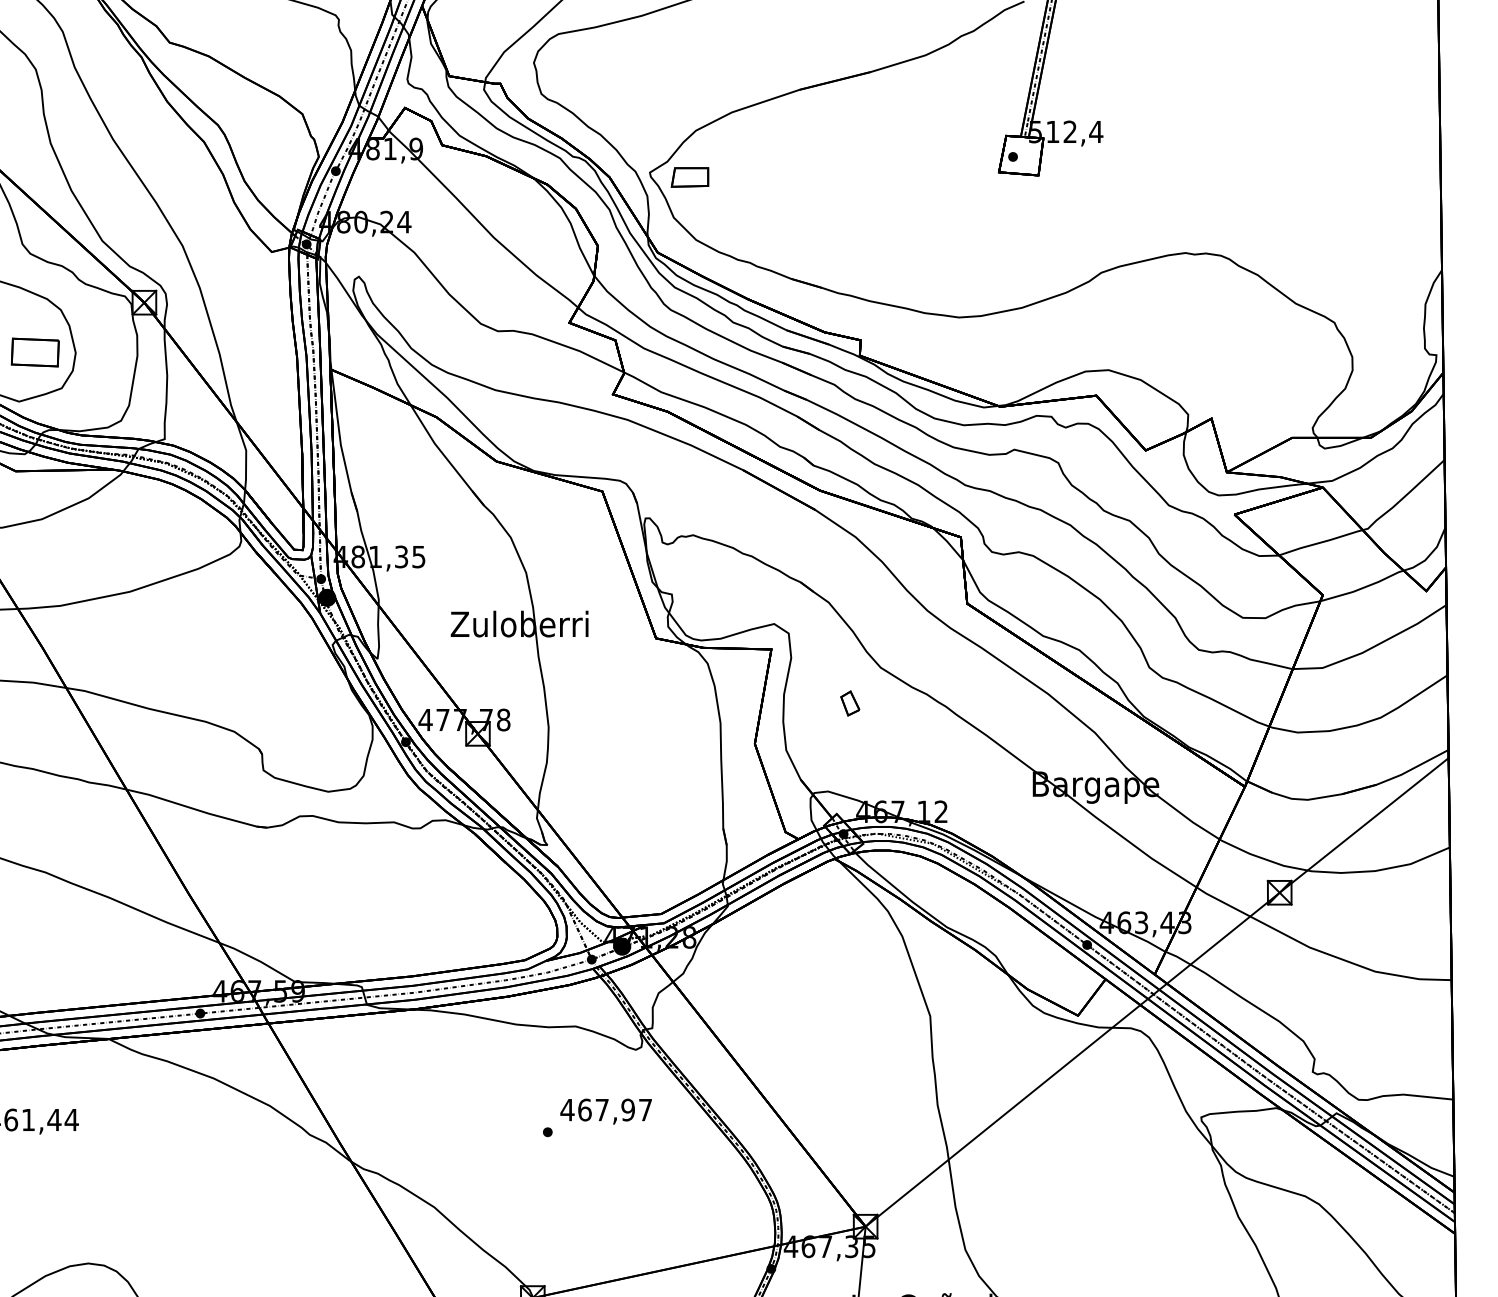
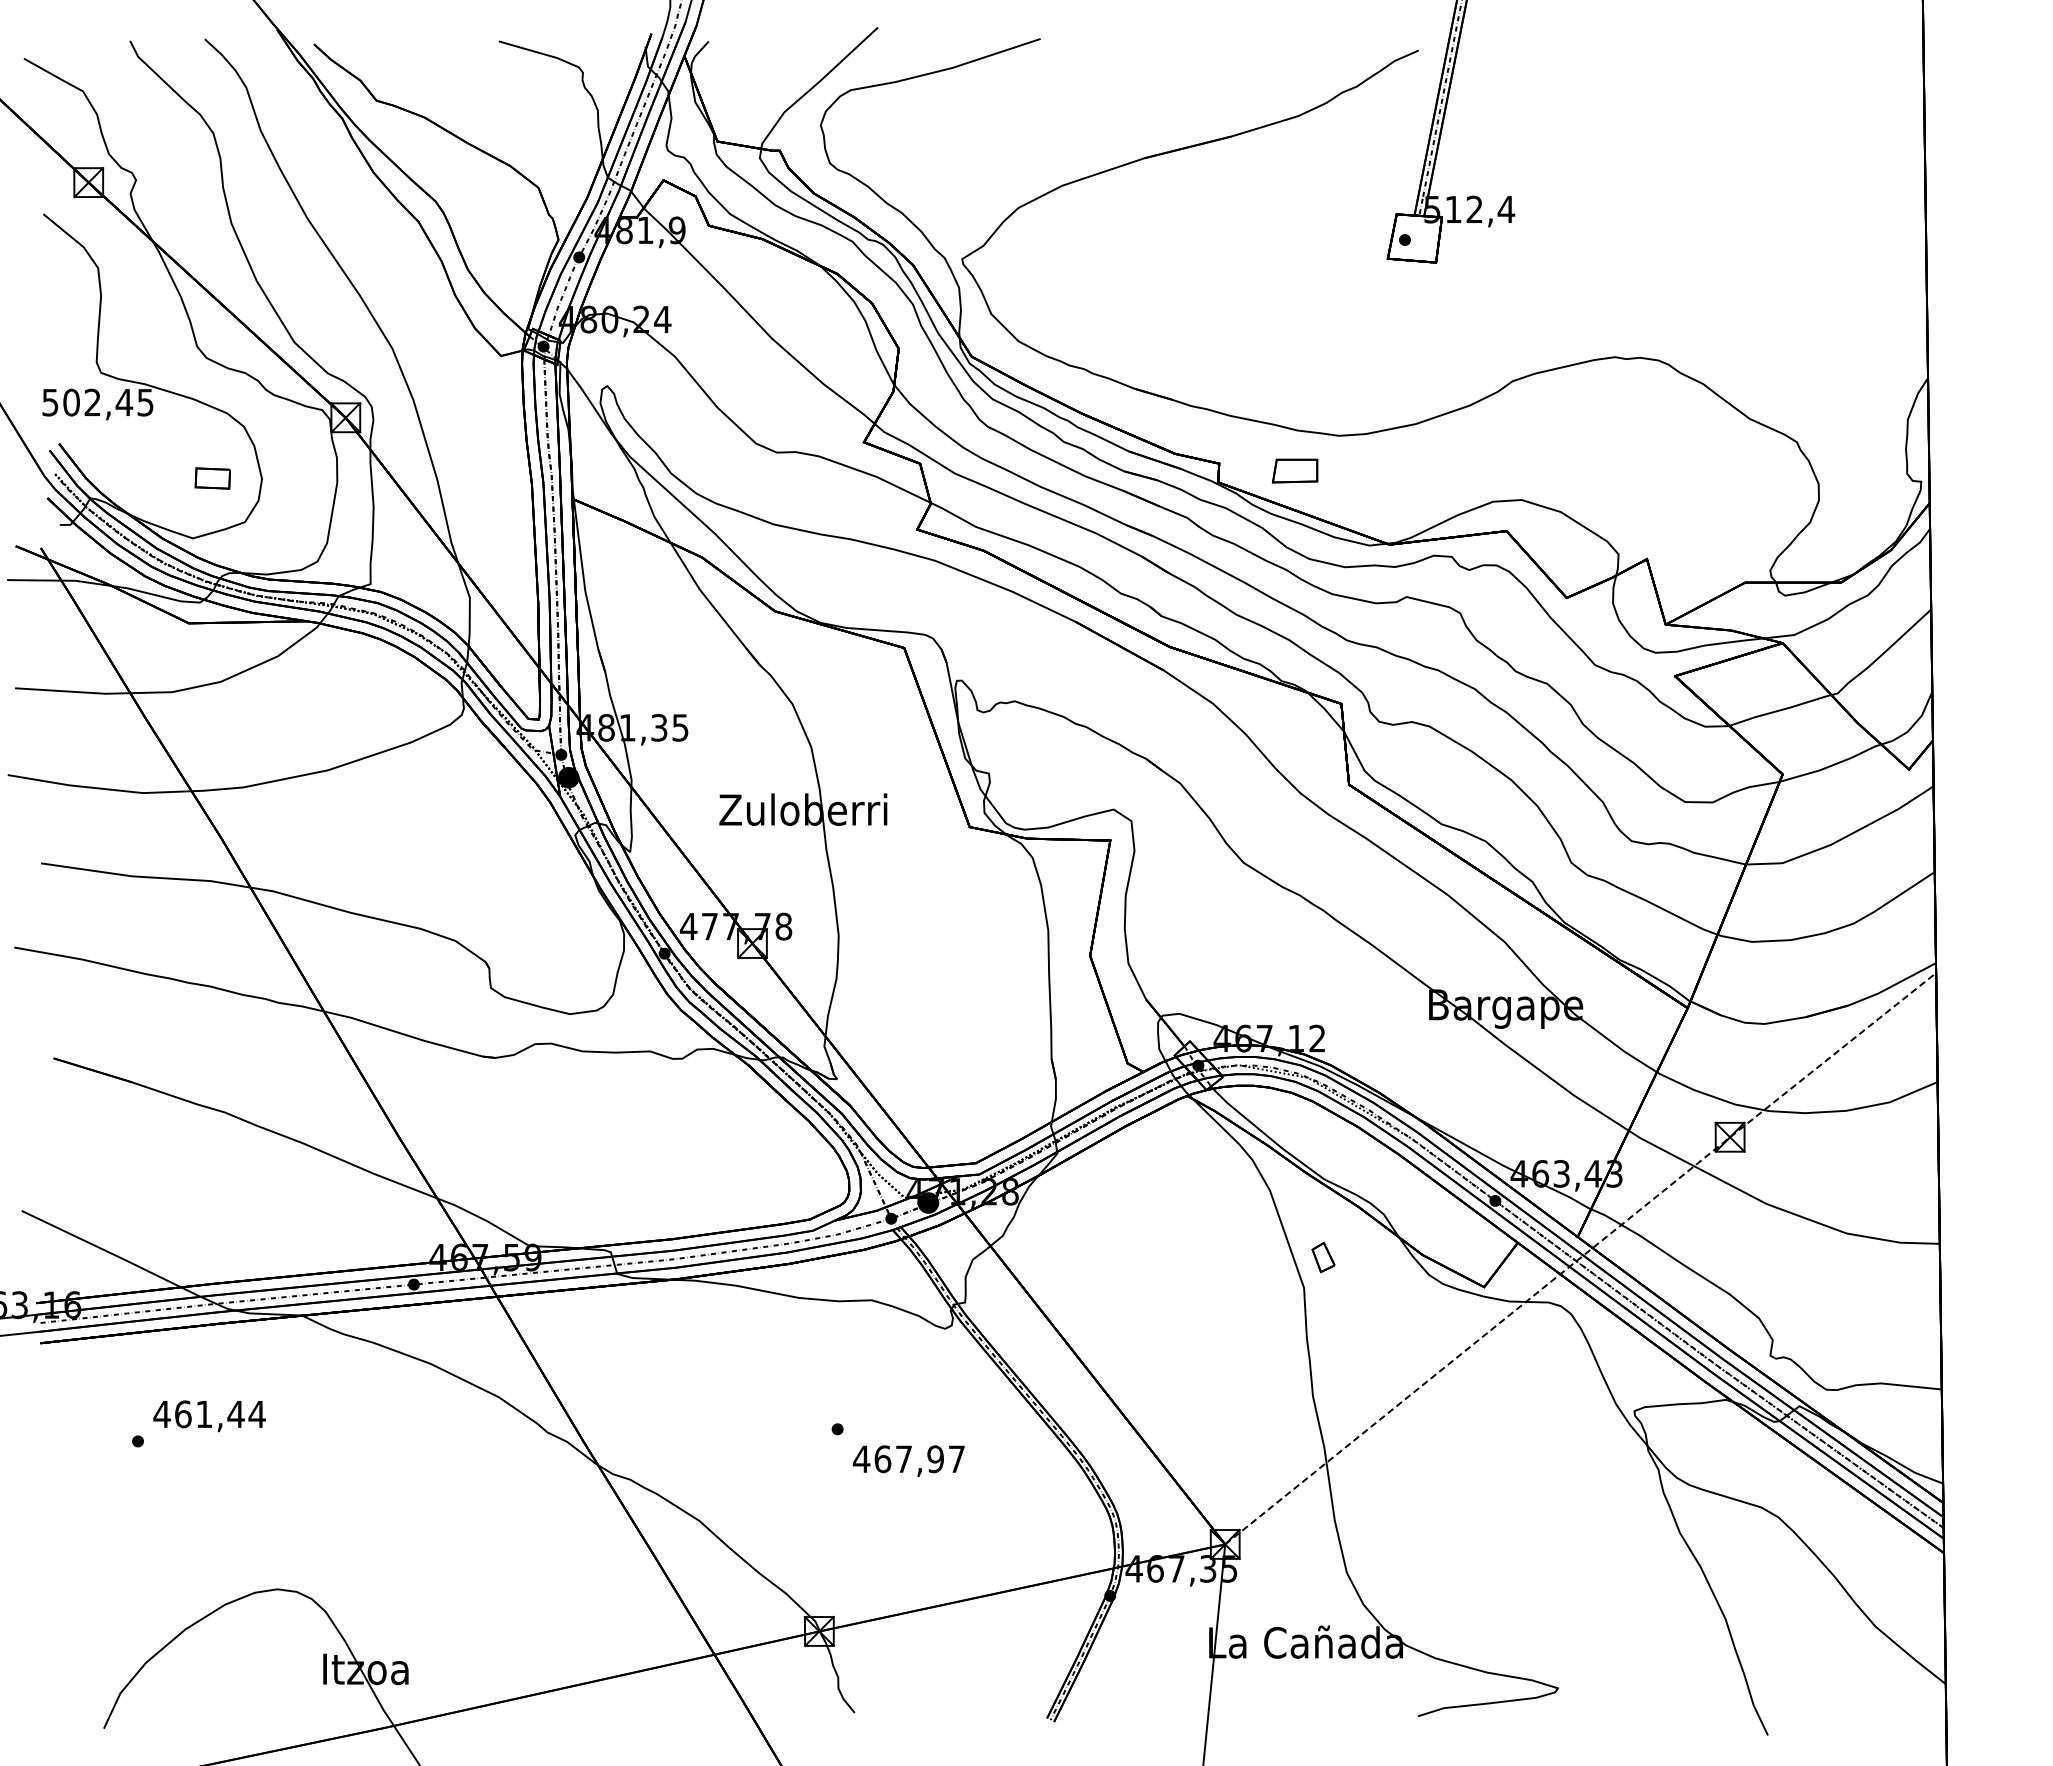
part: (689, 176) -> (1294, 470), moved
part: (35, 352) -> (212, 478), size x0.6
part: (850, 703) -> (1323, 1257), moved
line: (1157, 991) -> (1580, 1257), solid -> dashed
text: (605, 1111) -> (908, 1460), moved

